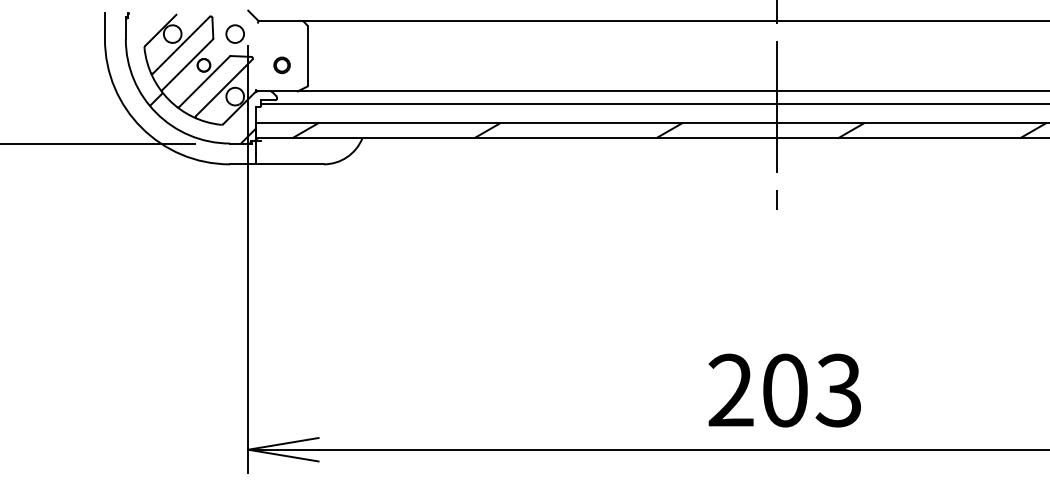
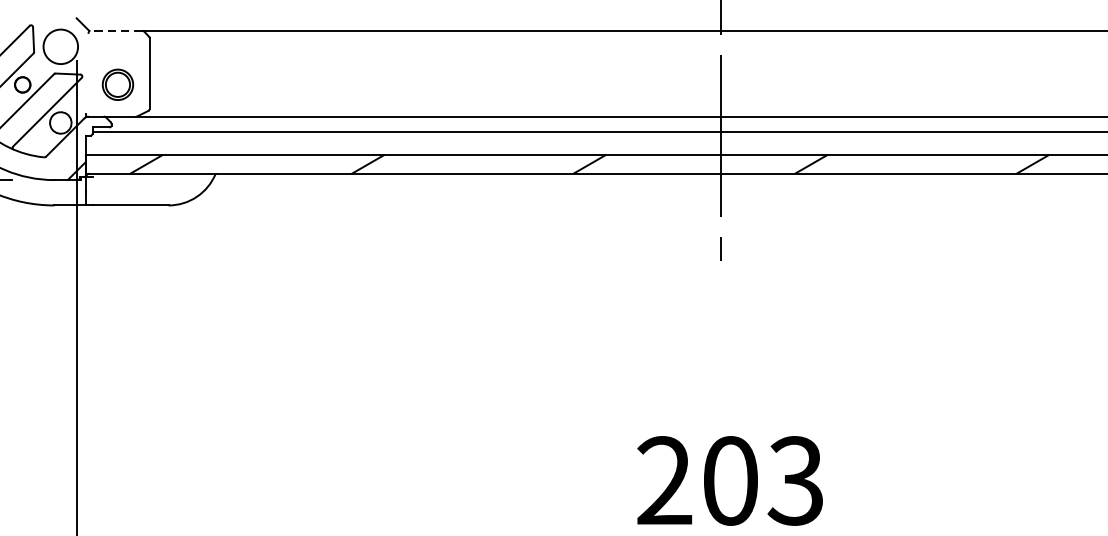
line: (280, 21) -> (115, 31), solid -> dashed
circle: (235, 33) -> (61, 46), size x1.6
part: (281, 65) -> (117, 85), size x1.6

